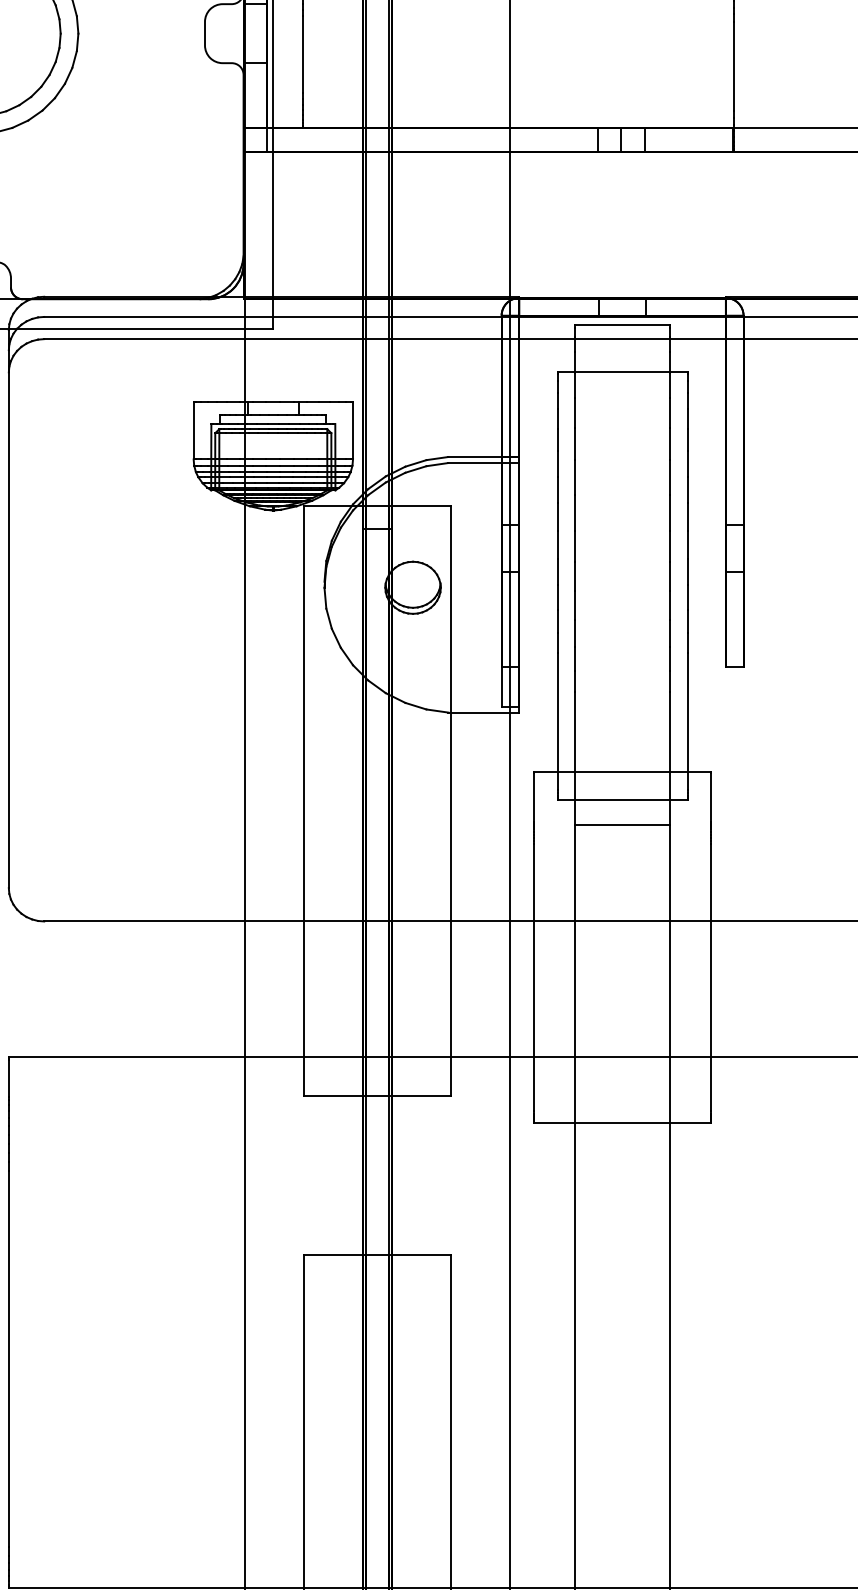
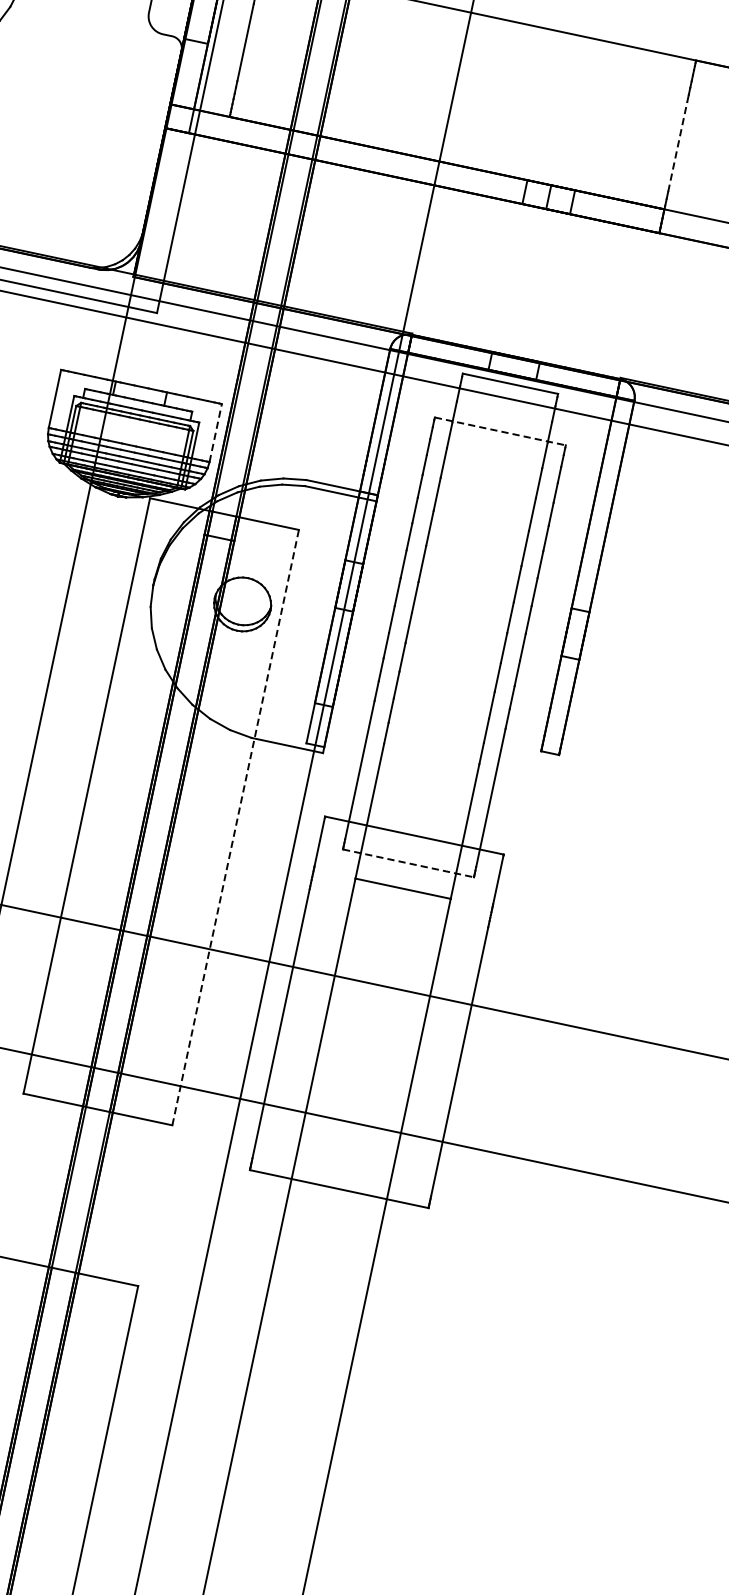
line: (733, 65) -> (677, 146), solid -> dashed
line: (622, 371) -> (500, 431), solid -> dashed
line: (353, 430) -> (216, 432), solid -> dashed
line: (622, 799) -> (408, 862), solid -> dashed
line: (451, 800) -> (235, 827), solid -> dashed

